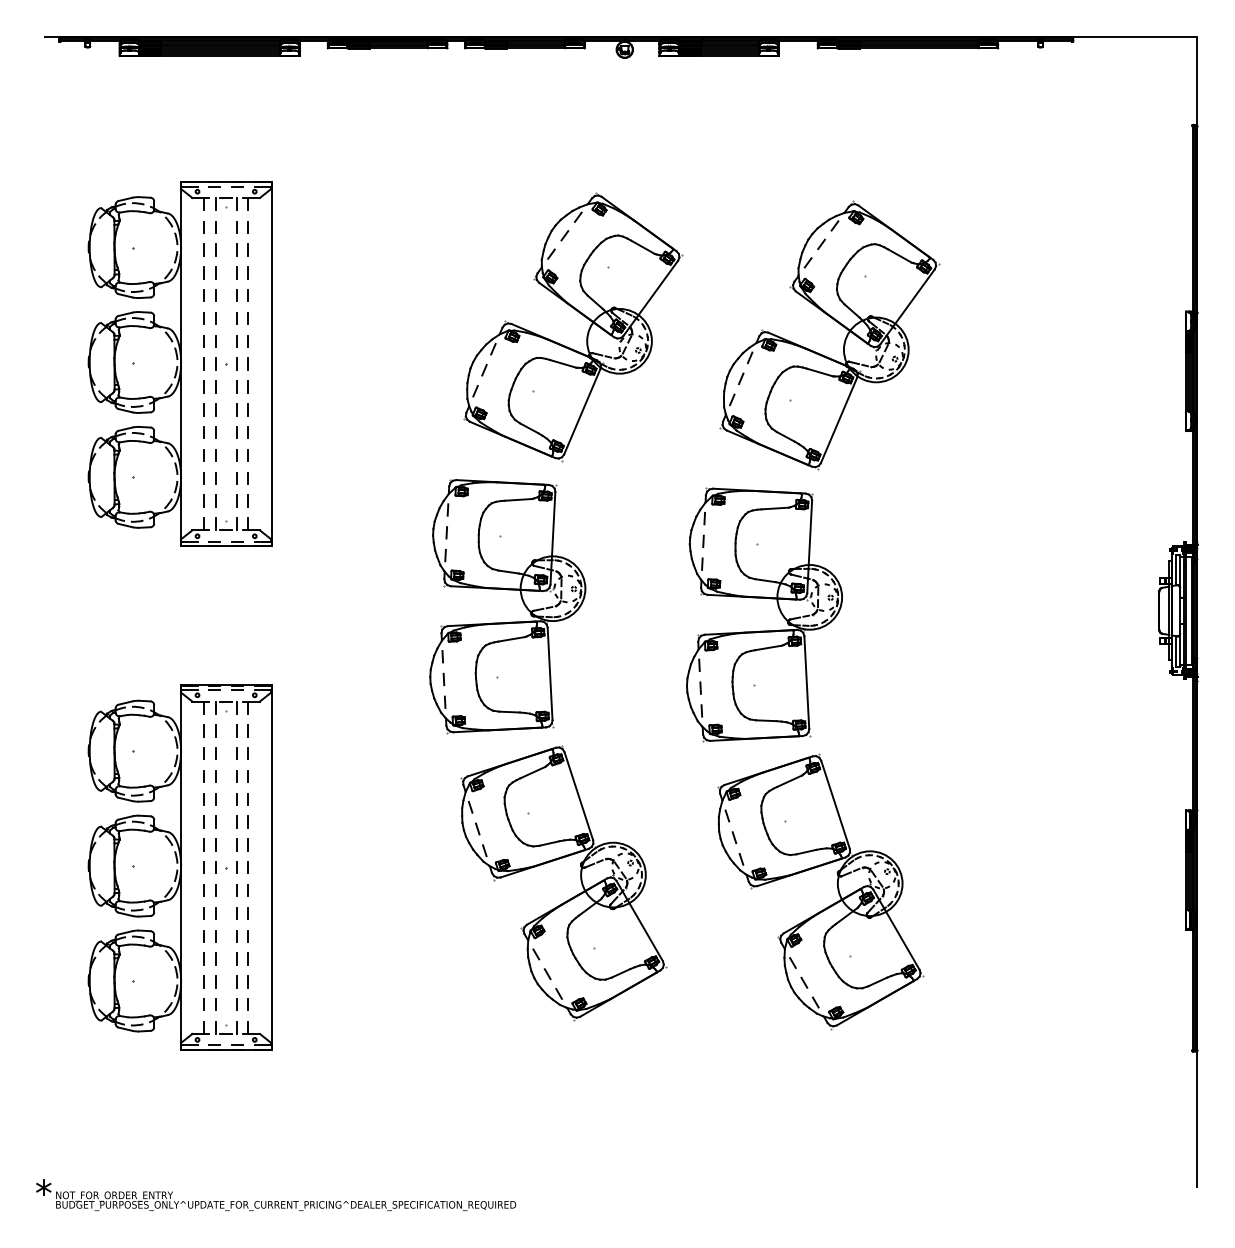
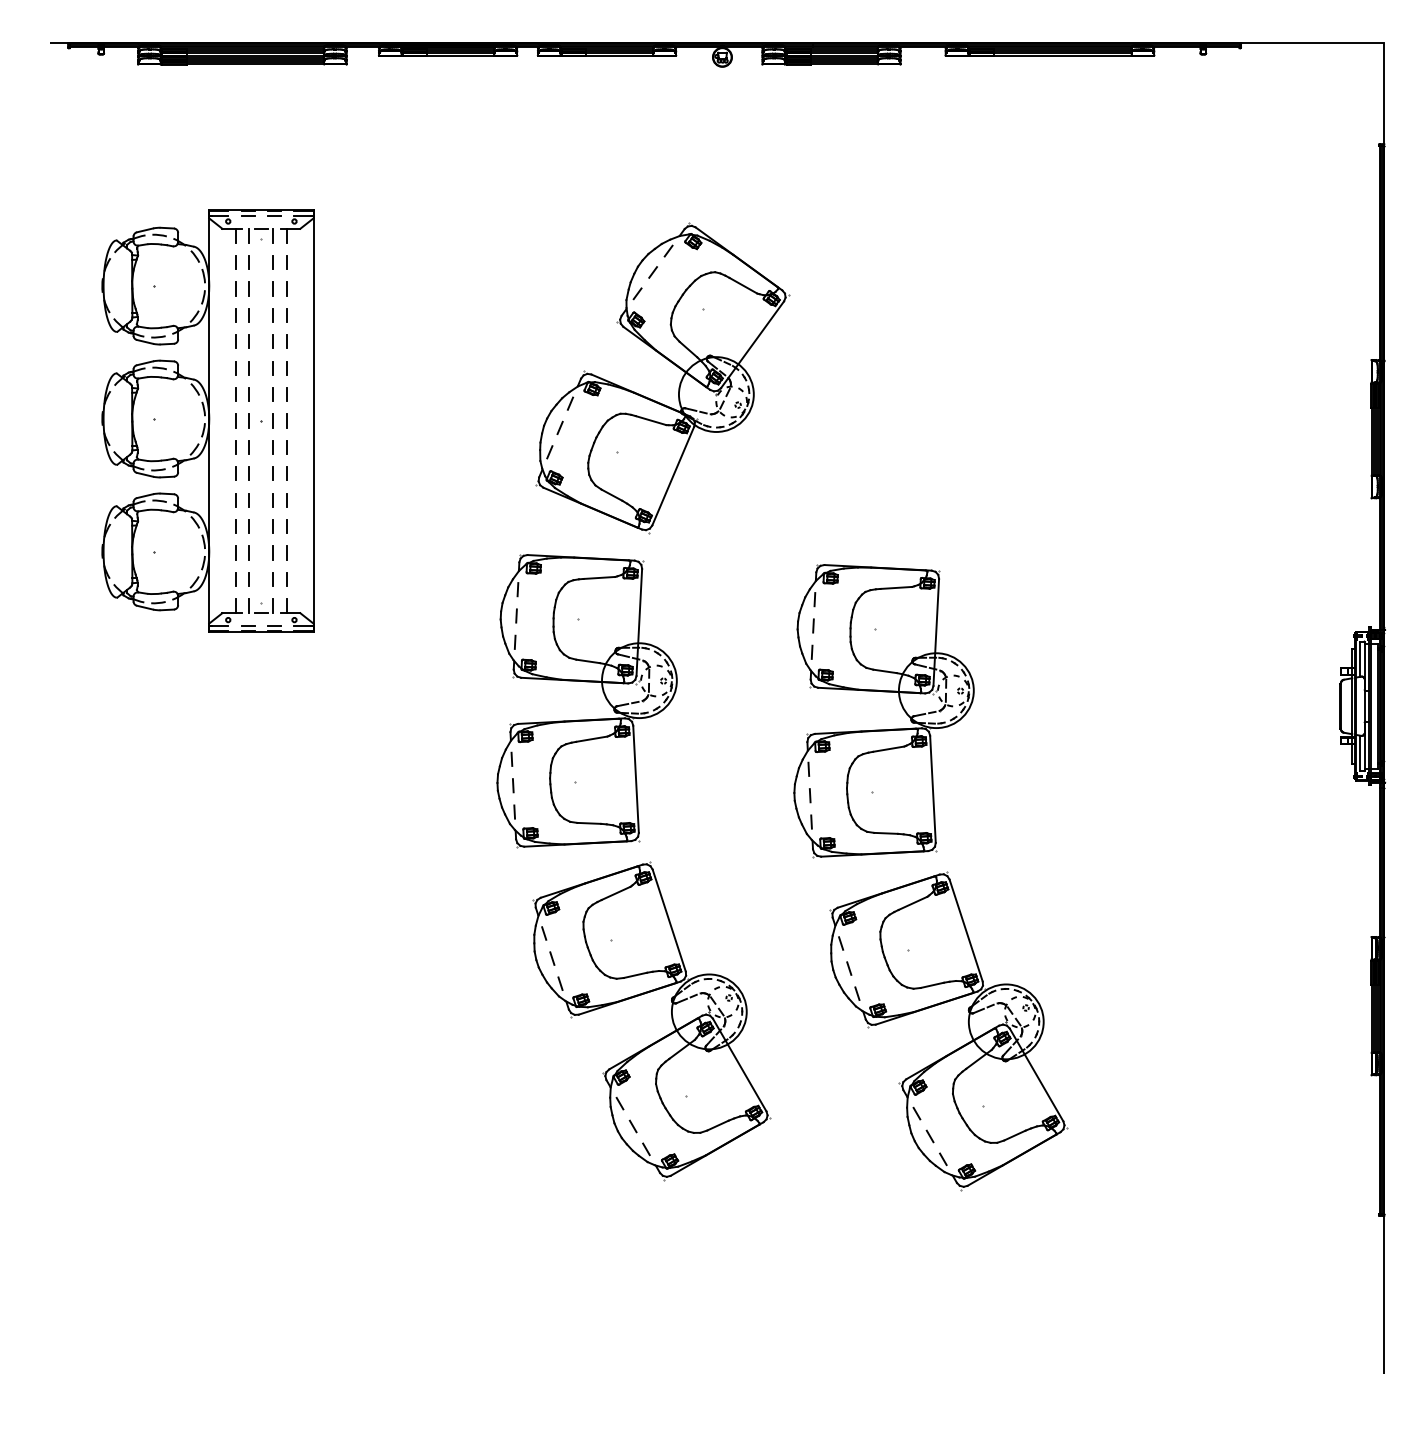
part: (836, 322) -> (967, 372), removed
part: (179, 867) -> (207, 1003), removed
part: (276, 1201) -> (319, 1389), removed

